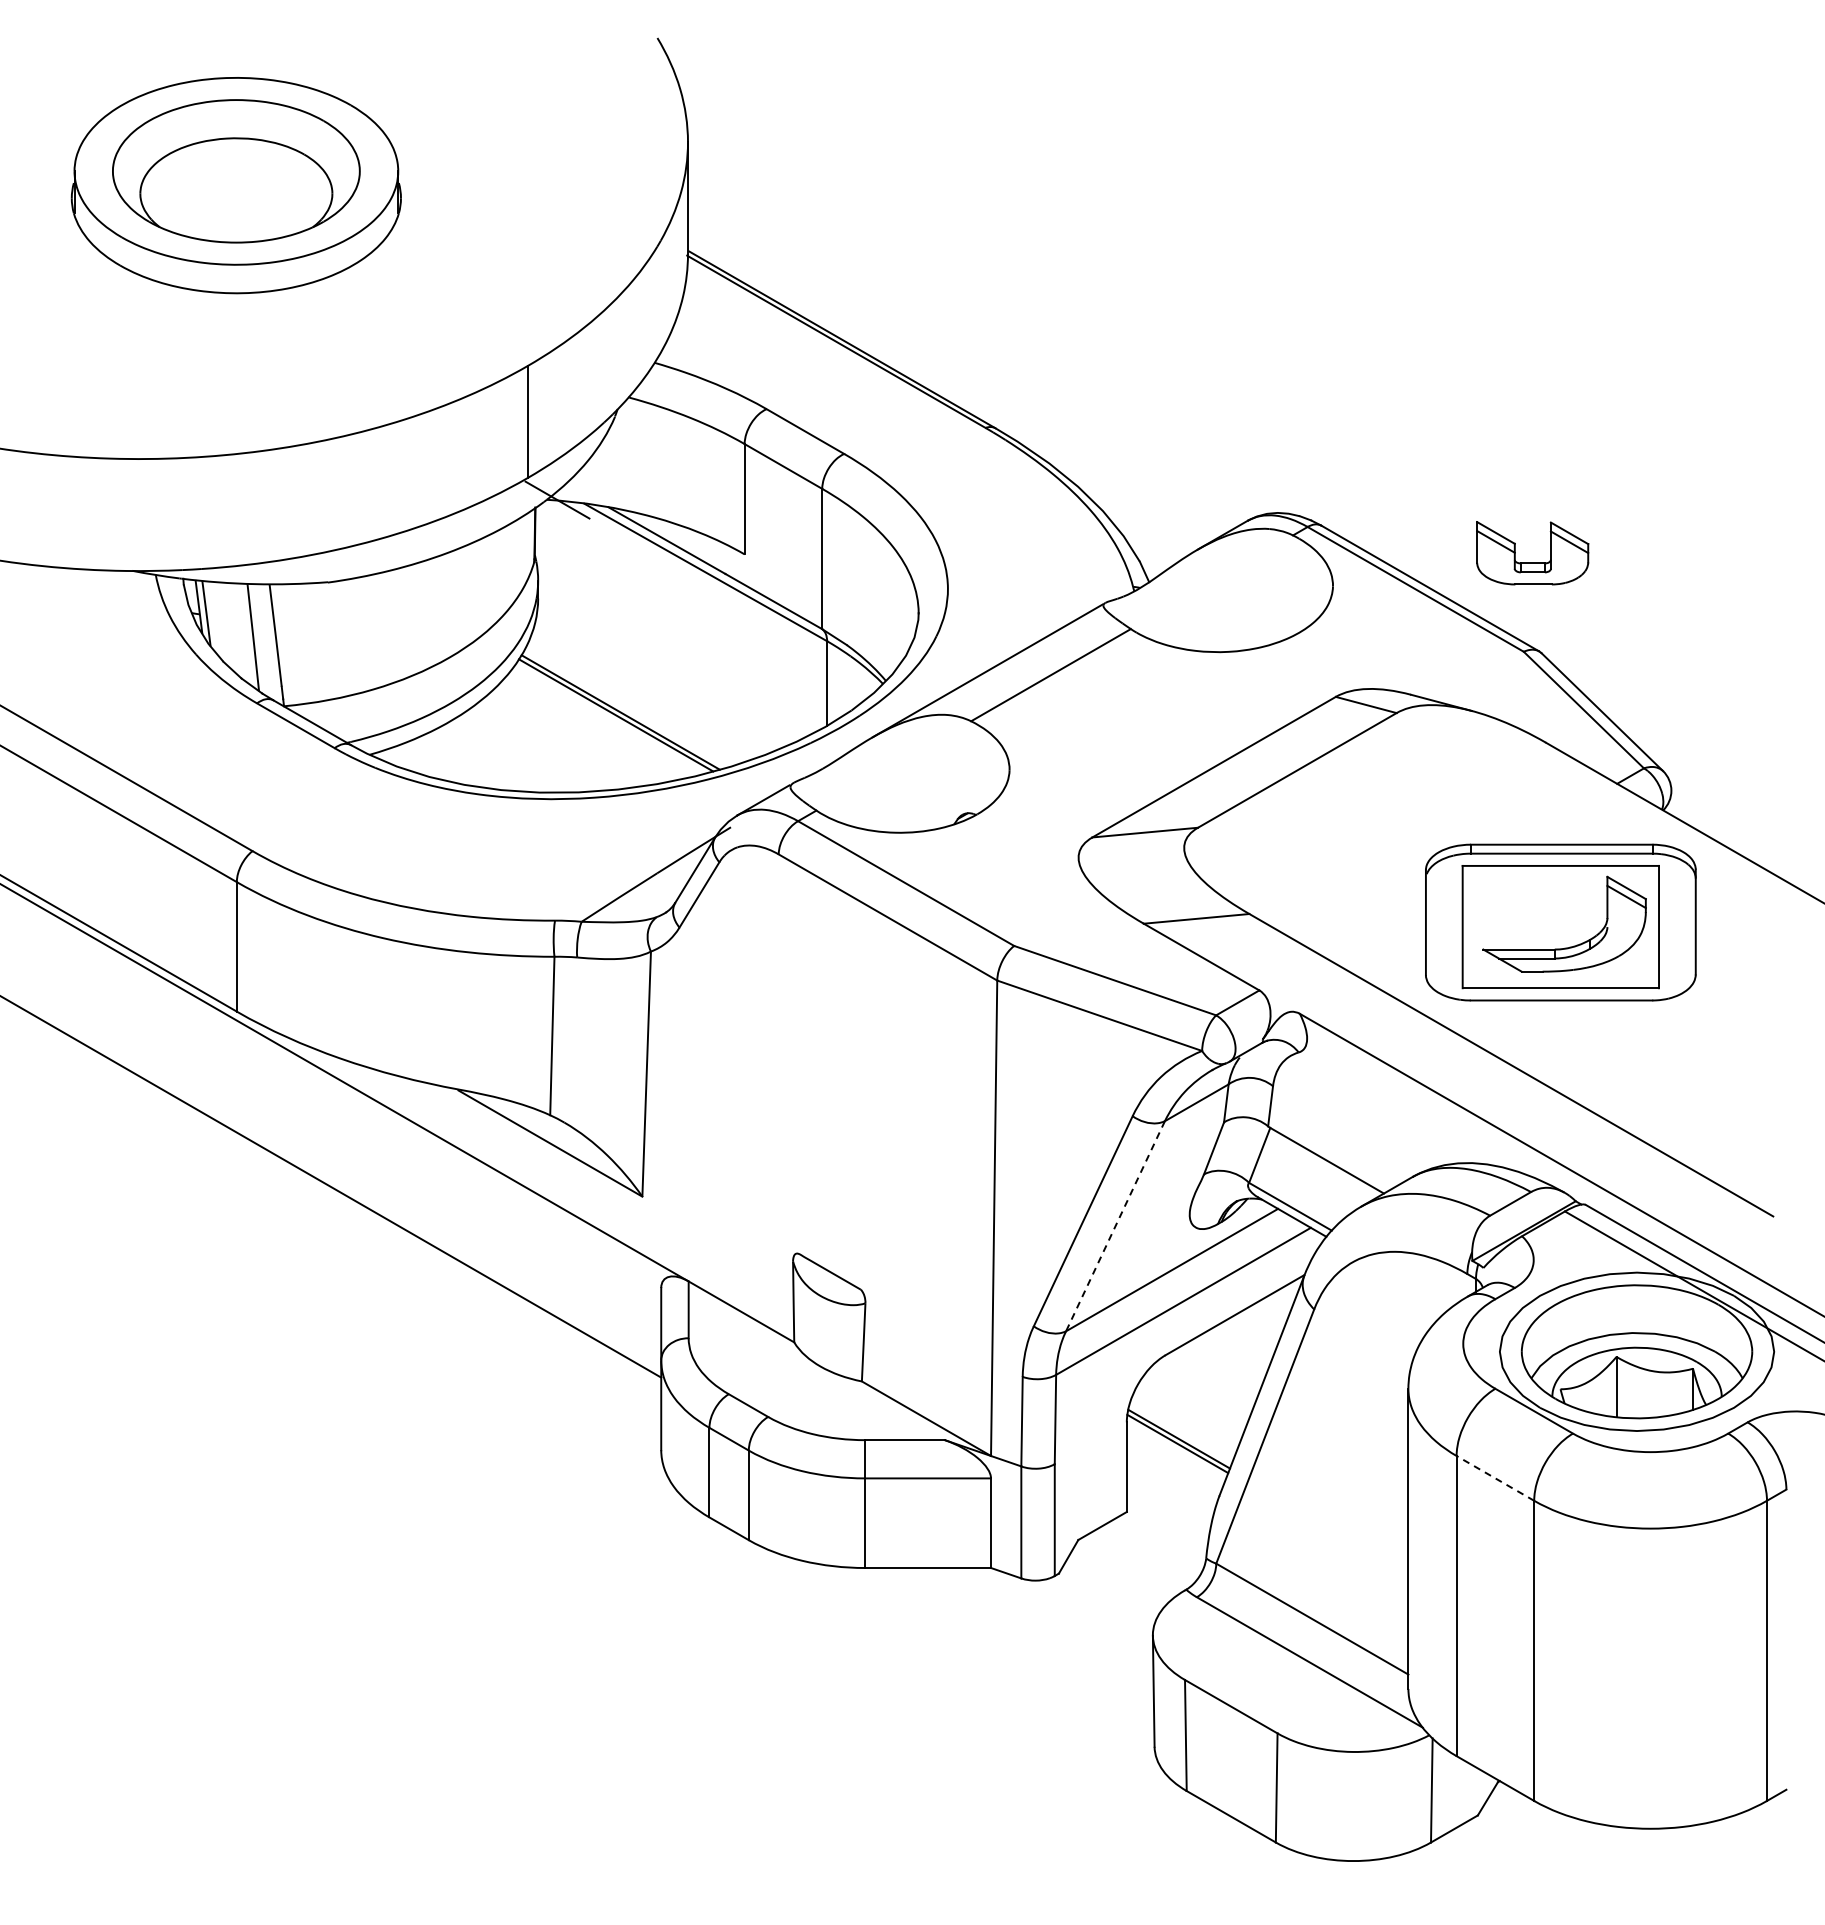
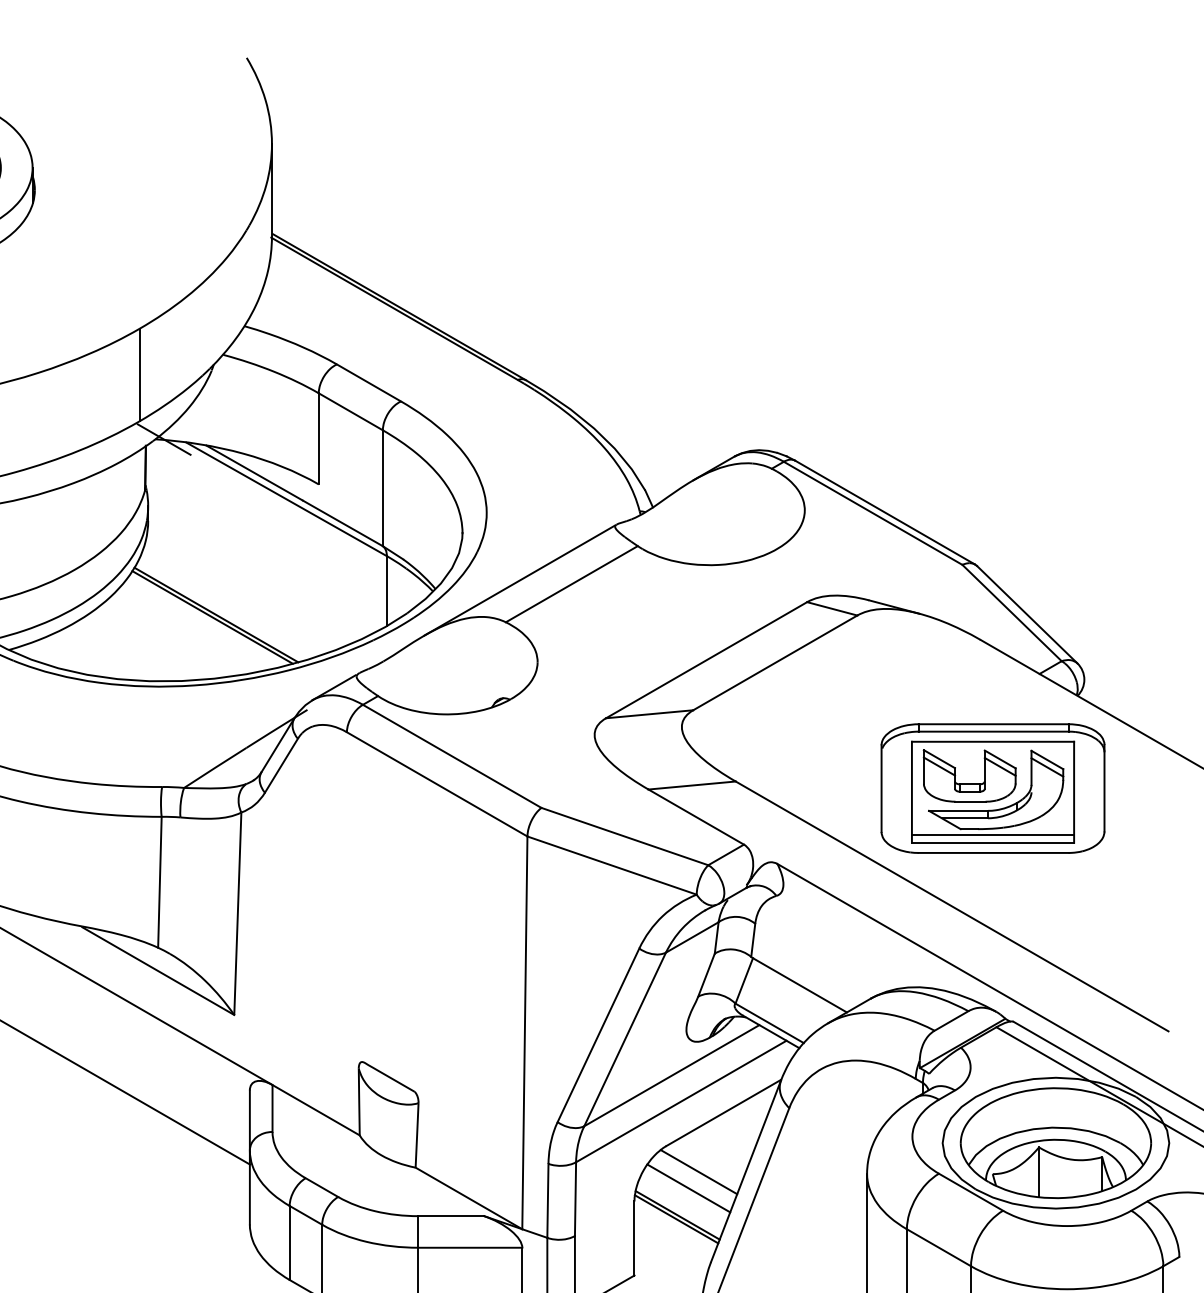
part: (1532, 562) -> (969, 783), moved
line: (1560, 979) -> (992, 835), added
line: (1115, 1226) -> (625, 1039), dashed -> solid
line: (1204, 1386) -> (698, 1171), added
line: (1192, 1406) -> (688, 1188), added
line: (1495, 1478) -> (939, 1247), dashed -> solid

